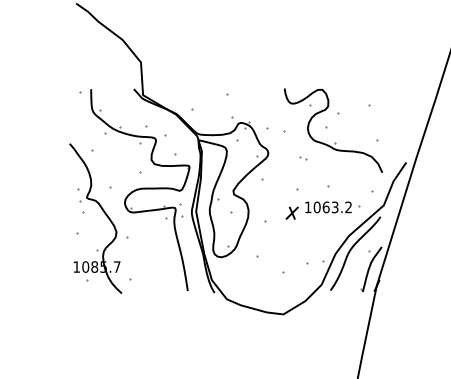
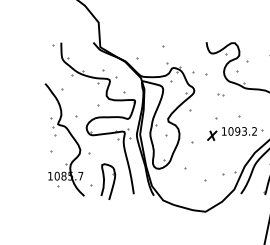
text: (325, 207) -> (237, 131), 1063.2 -> 1093.2
part: (153, 274) -> (108, 181), added

